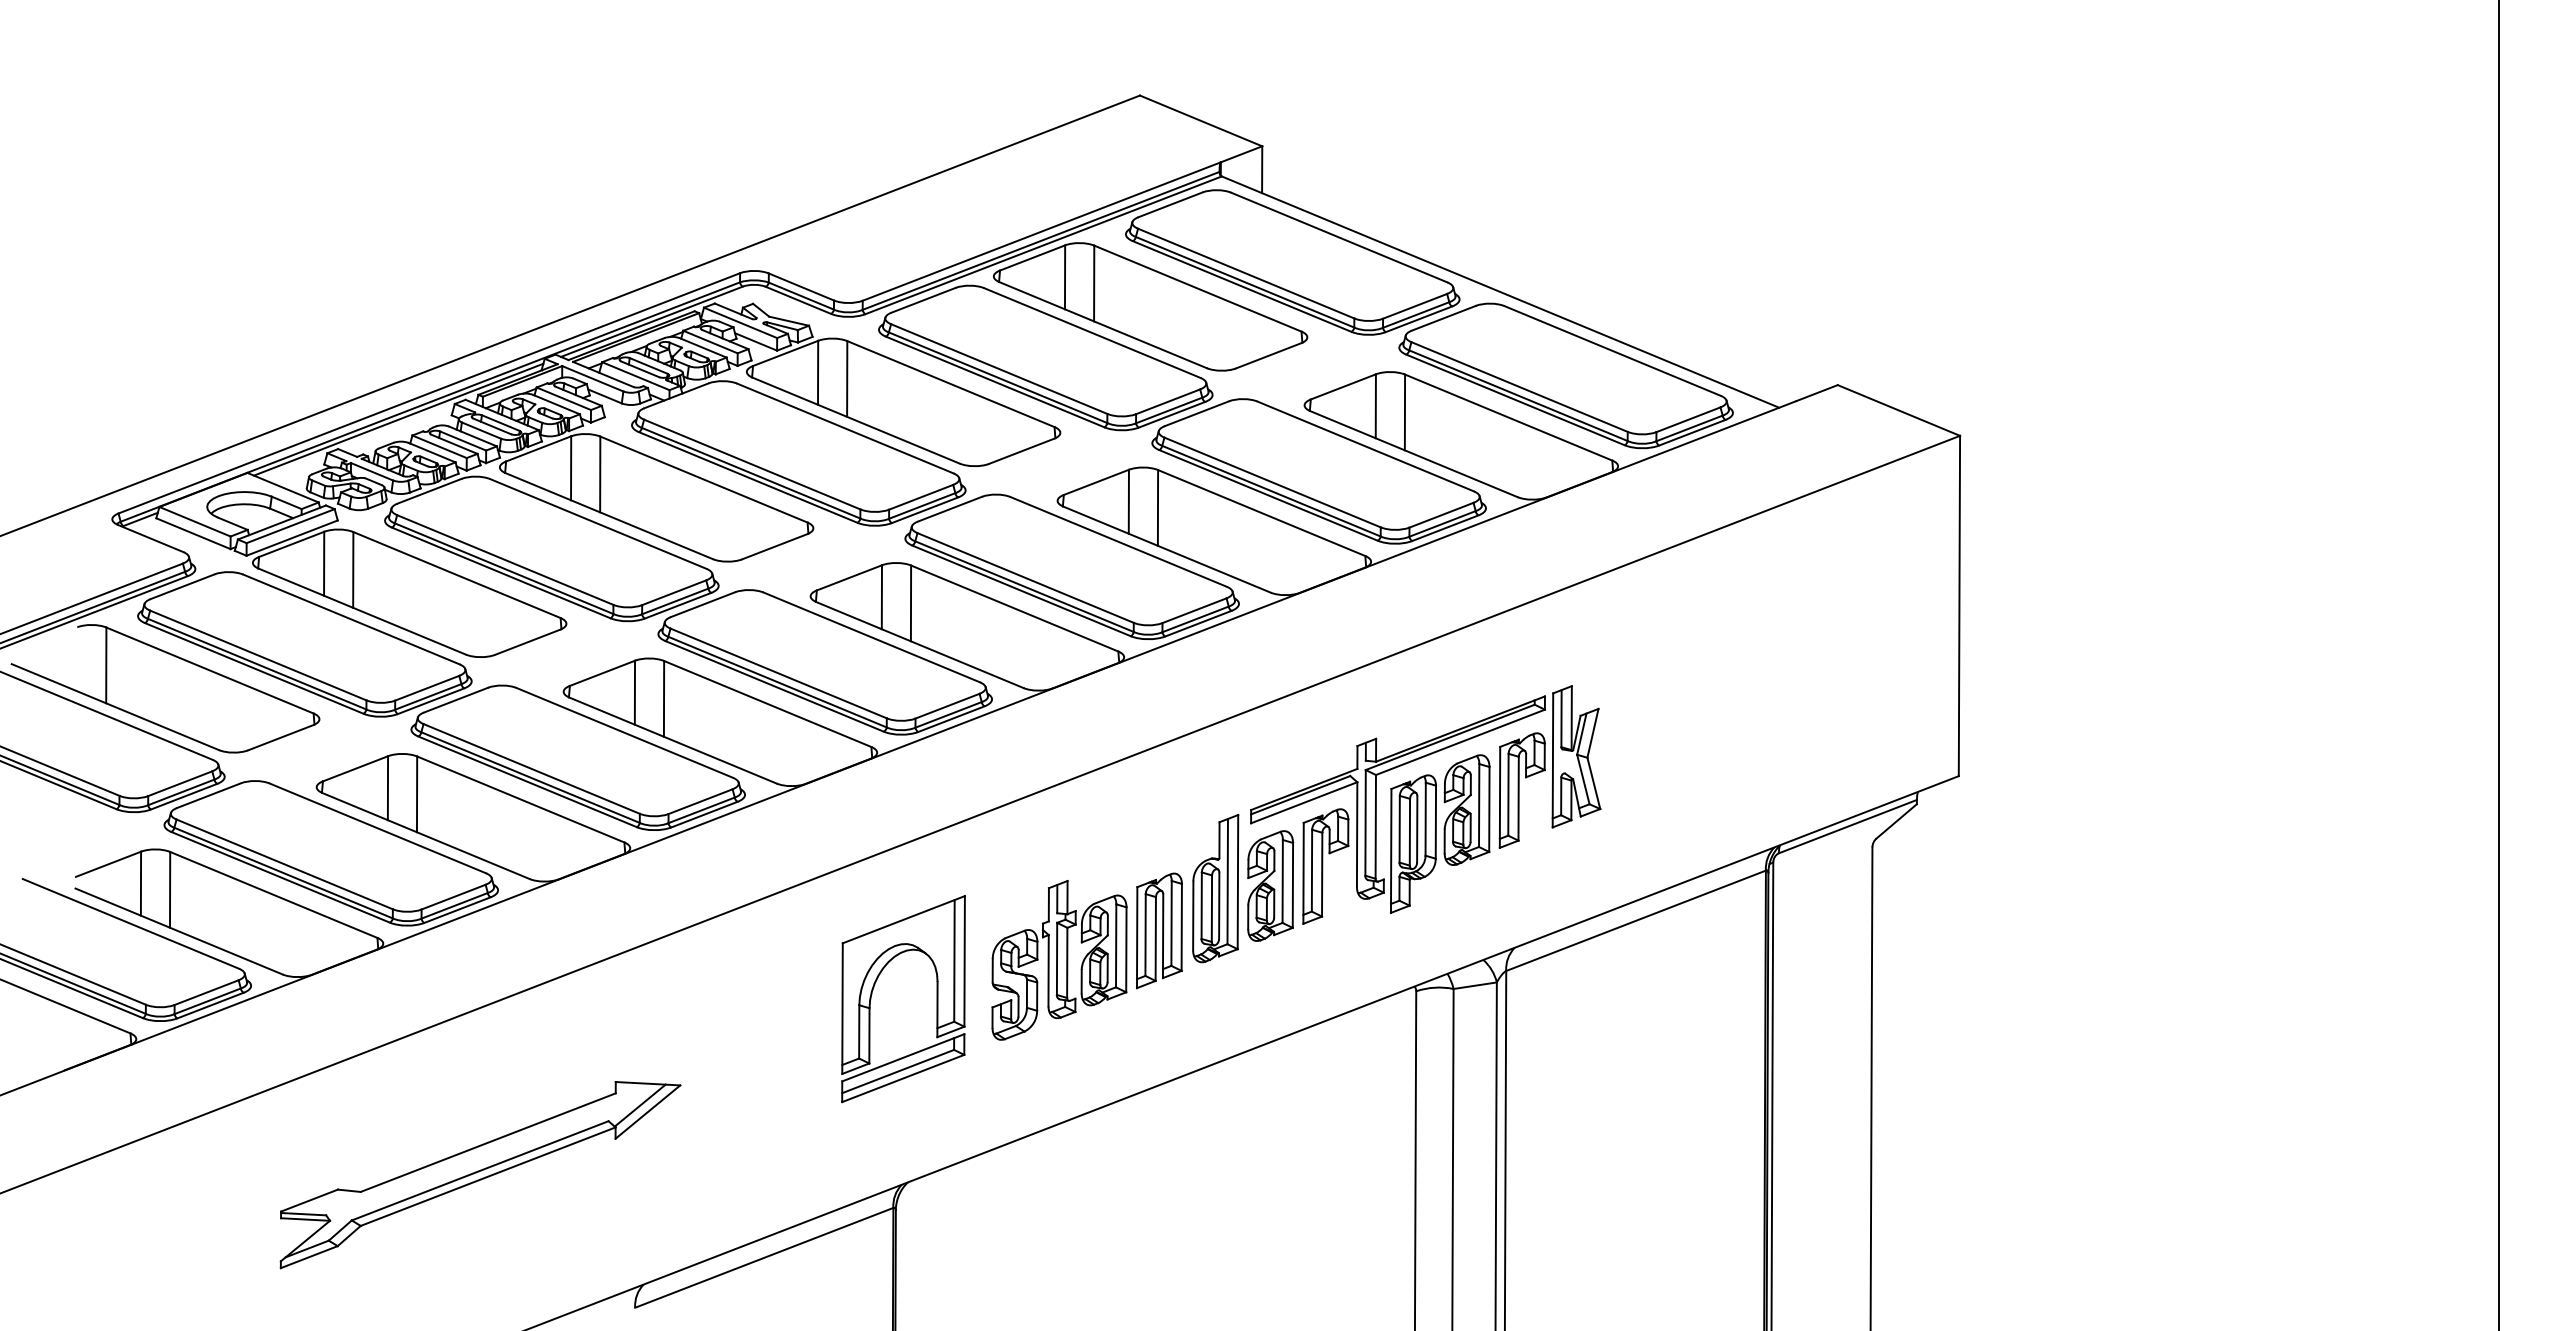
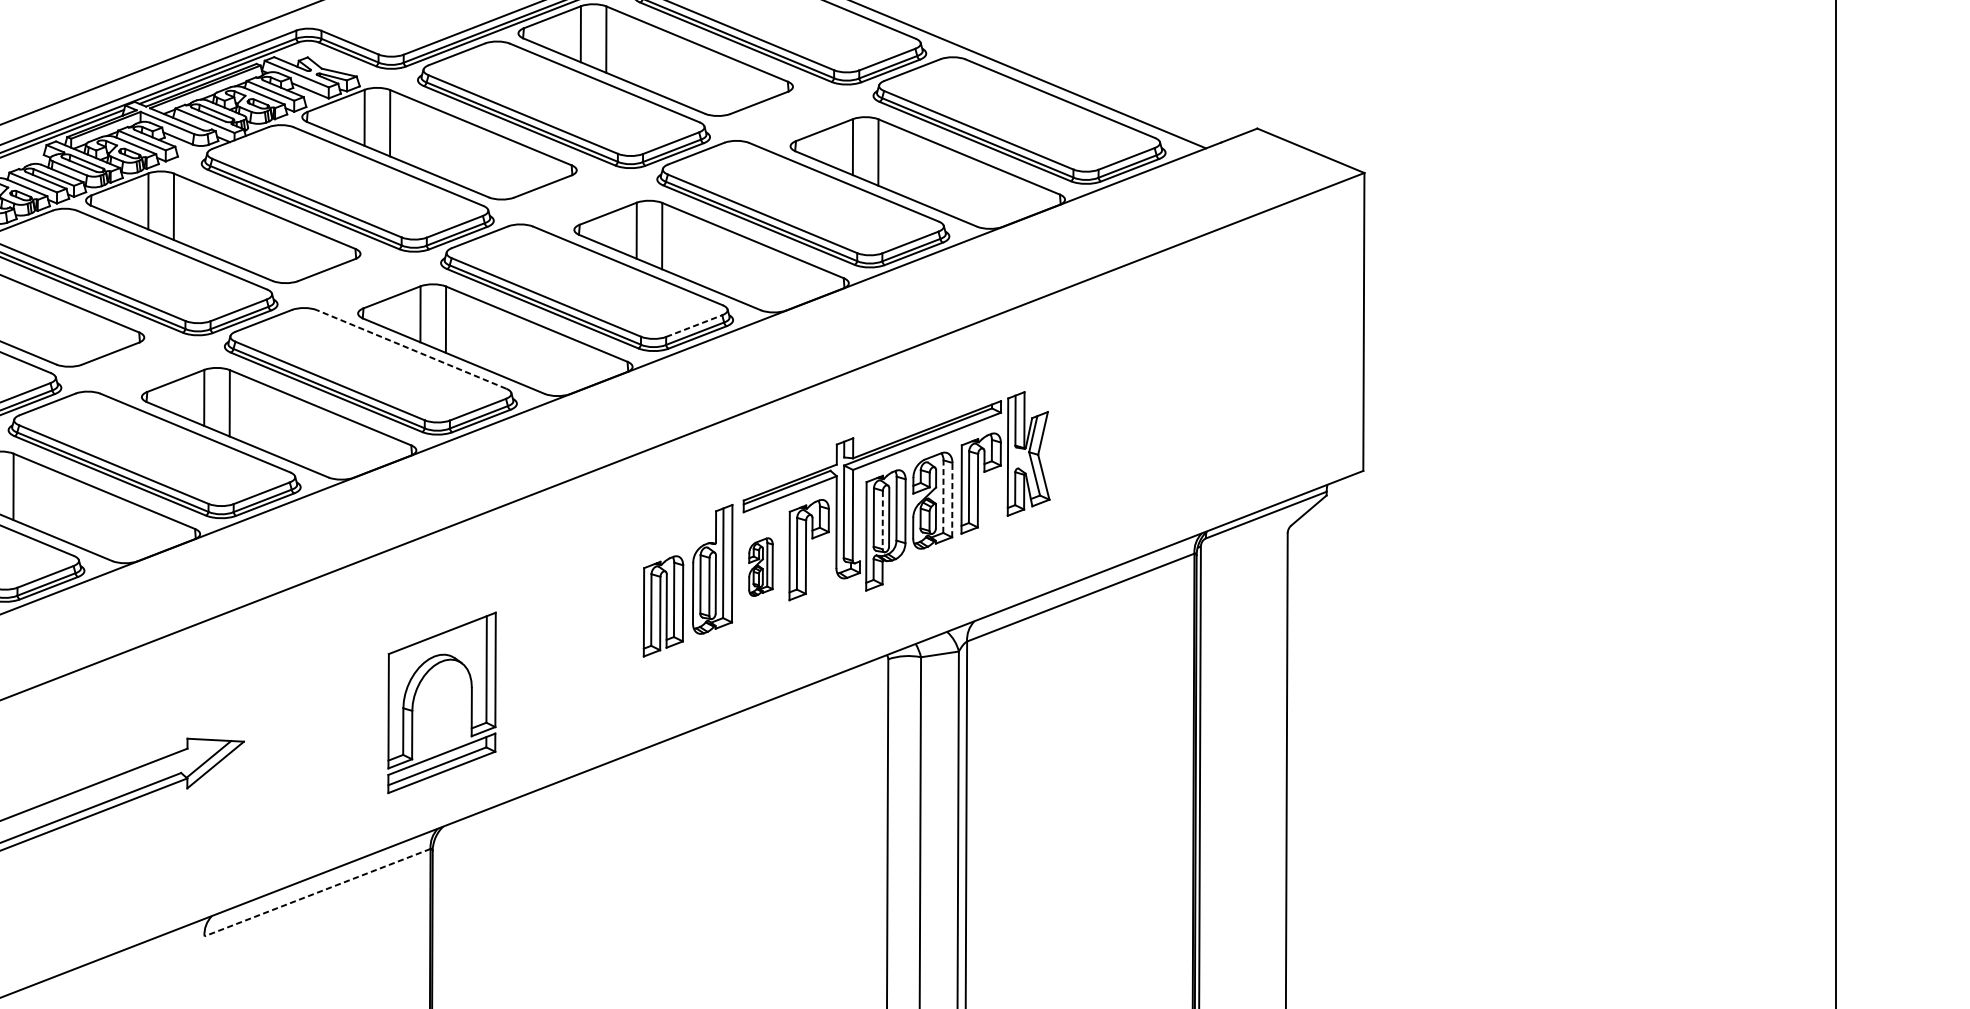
line: (1194, 610) -> (694, 325), solid -> dashed
line: (871, 637) -> (411, 349), solid -> dashed
line: (1479, 805) -> (943, 496), solid -> dashed
line: (1489, 808) -> (952, 499), solid -> dashed
line: (1409, 832) -> (882, 520), solid -> dashed
part: (1270, 885) -> (760, 566), size x0.6
part: (1059, 960) -> (575, 632), removed
part: (873, 990) -> (415, 695), moved
line: (763, 1258) -> (316, 893), solid -> dashed

